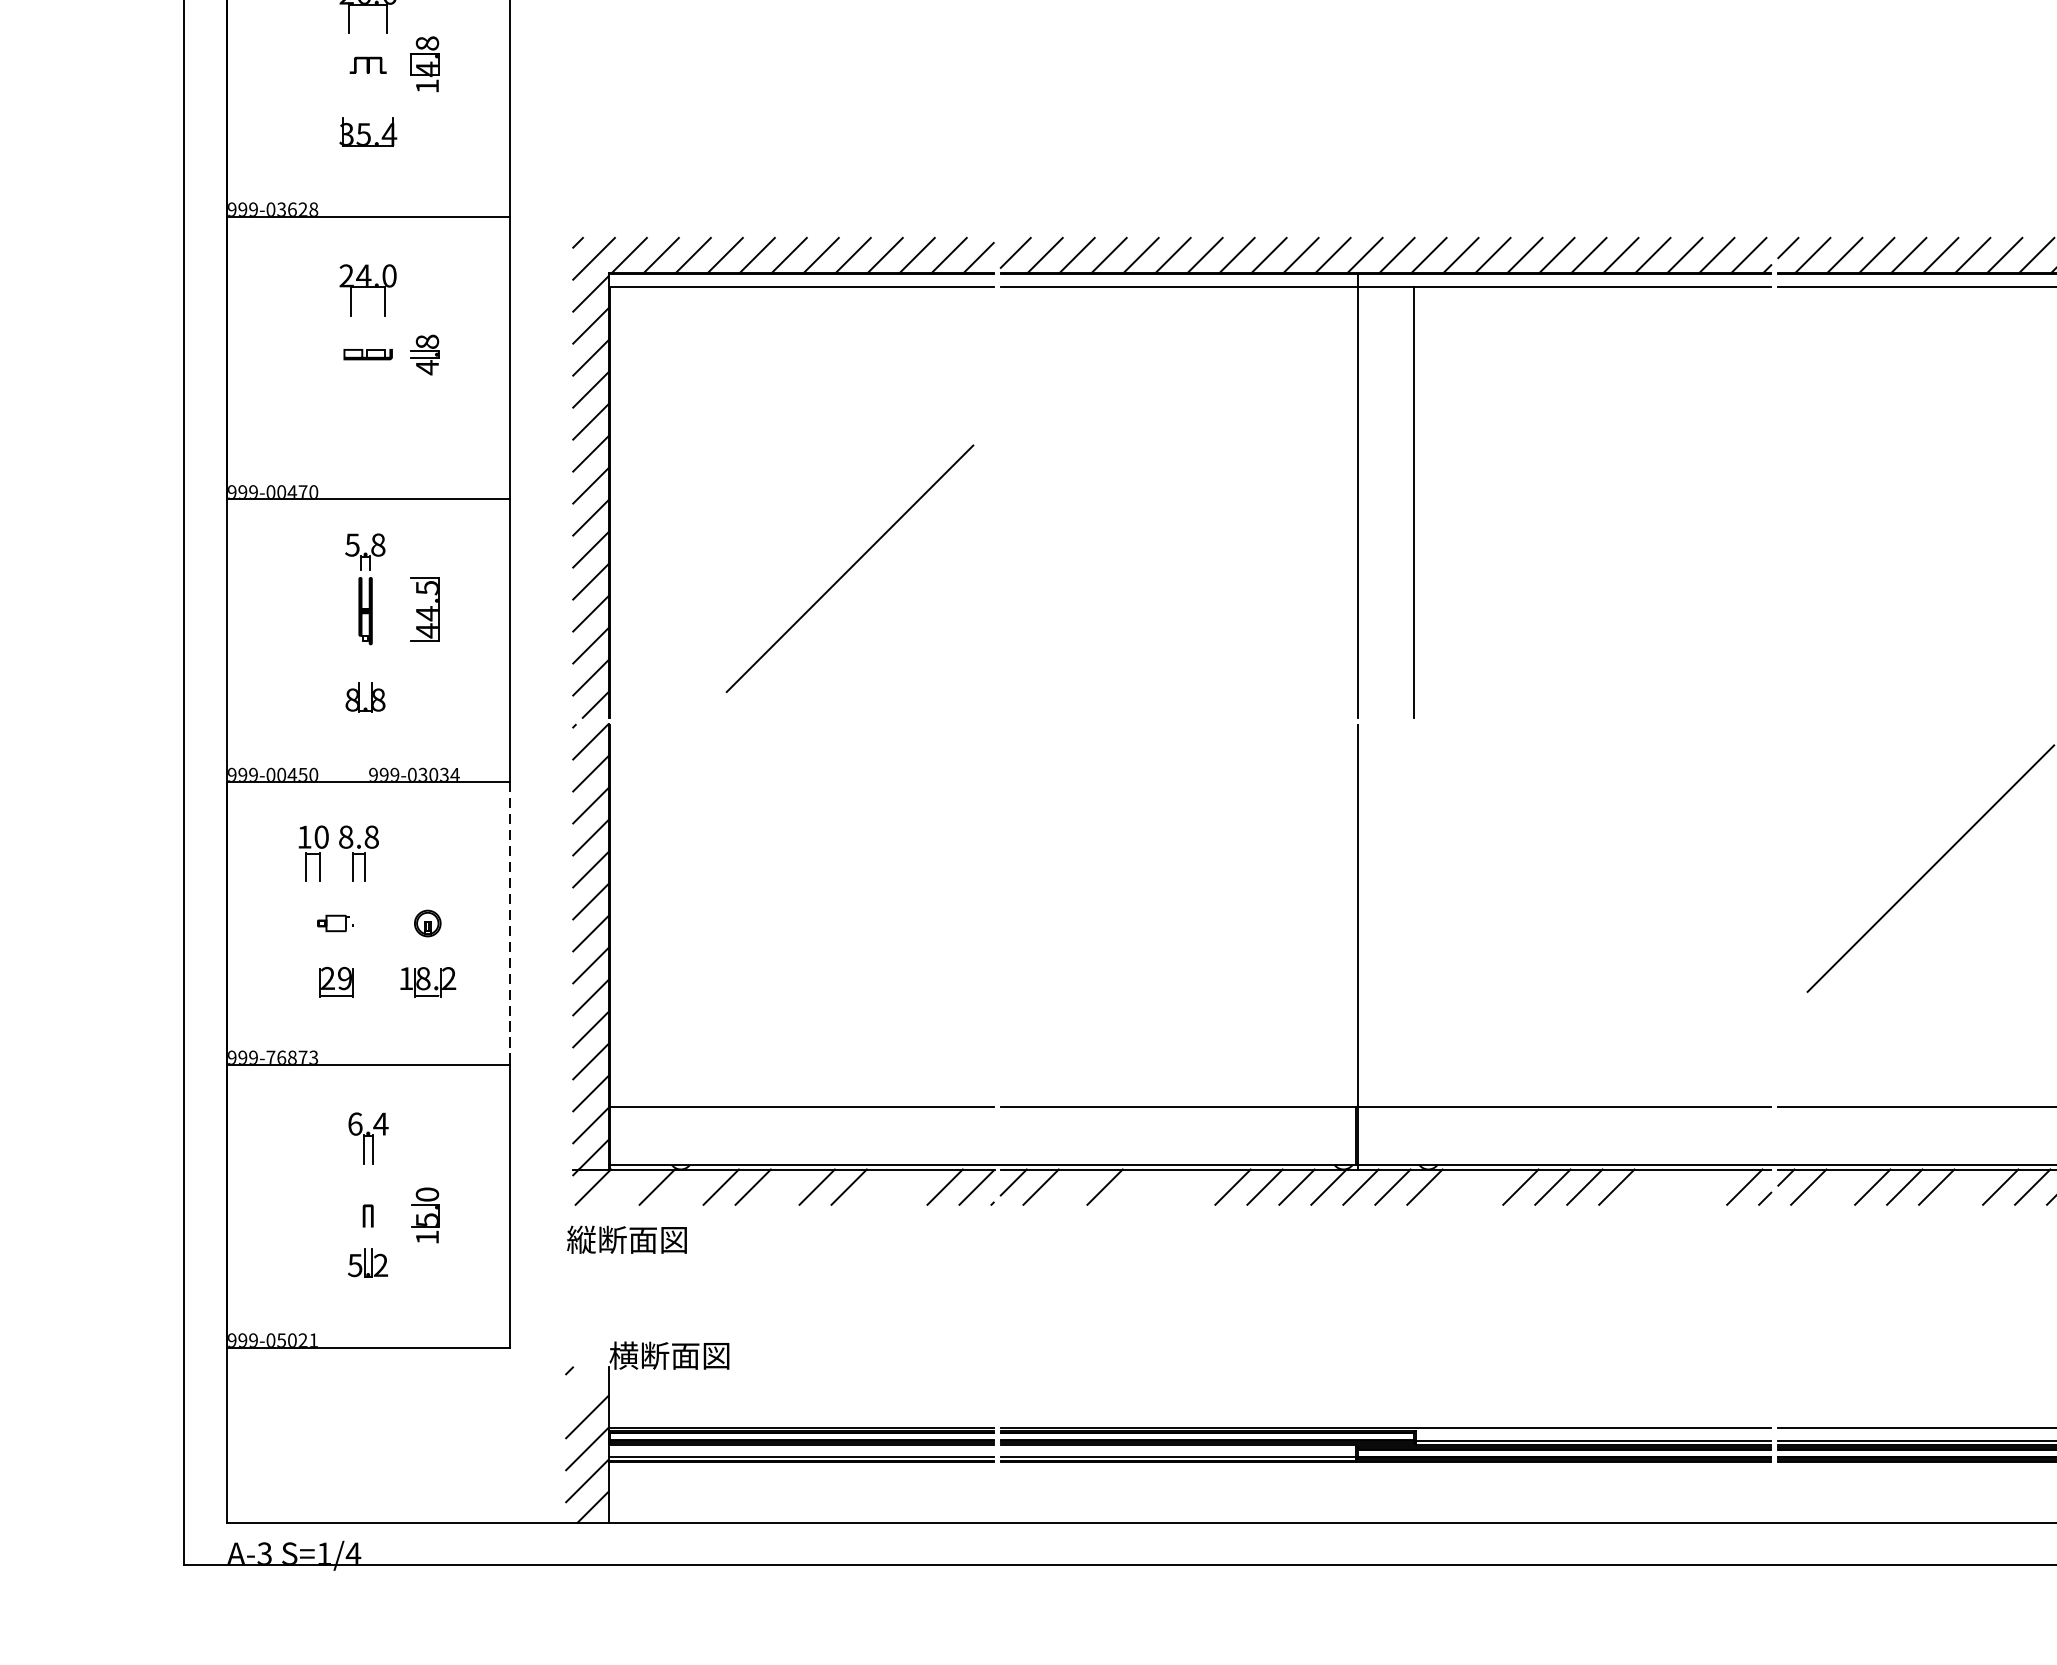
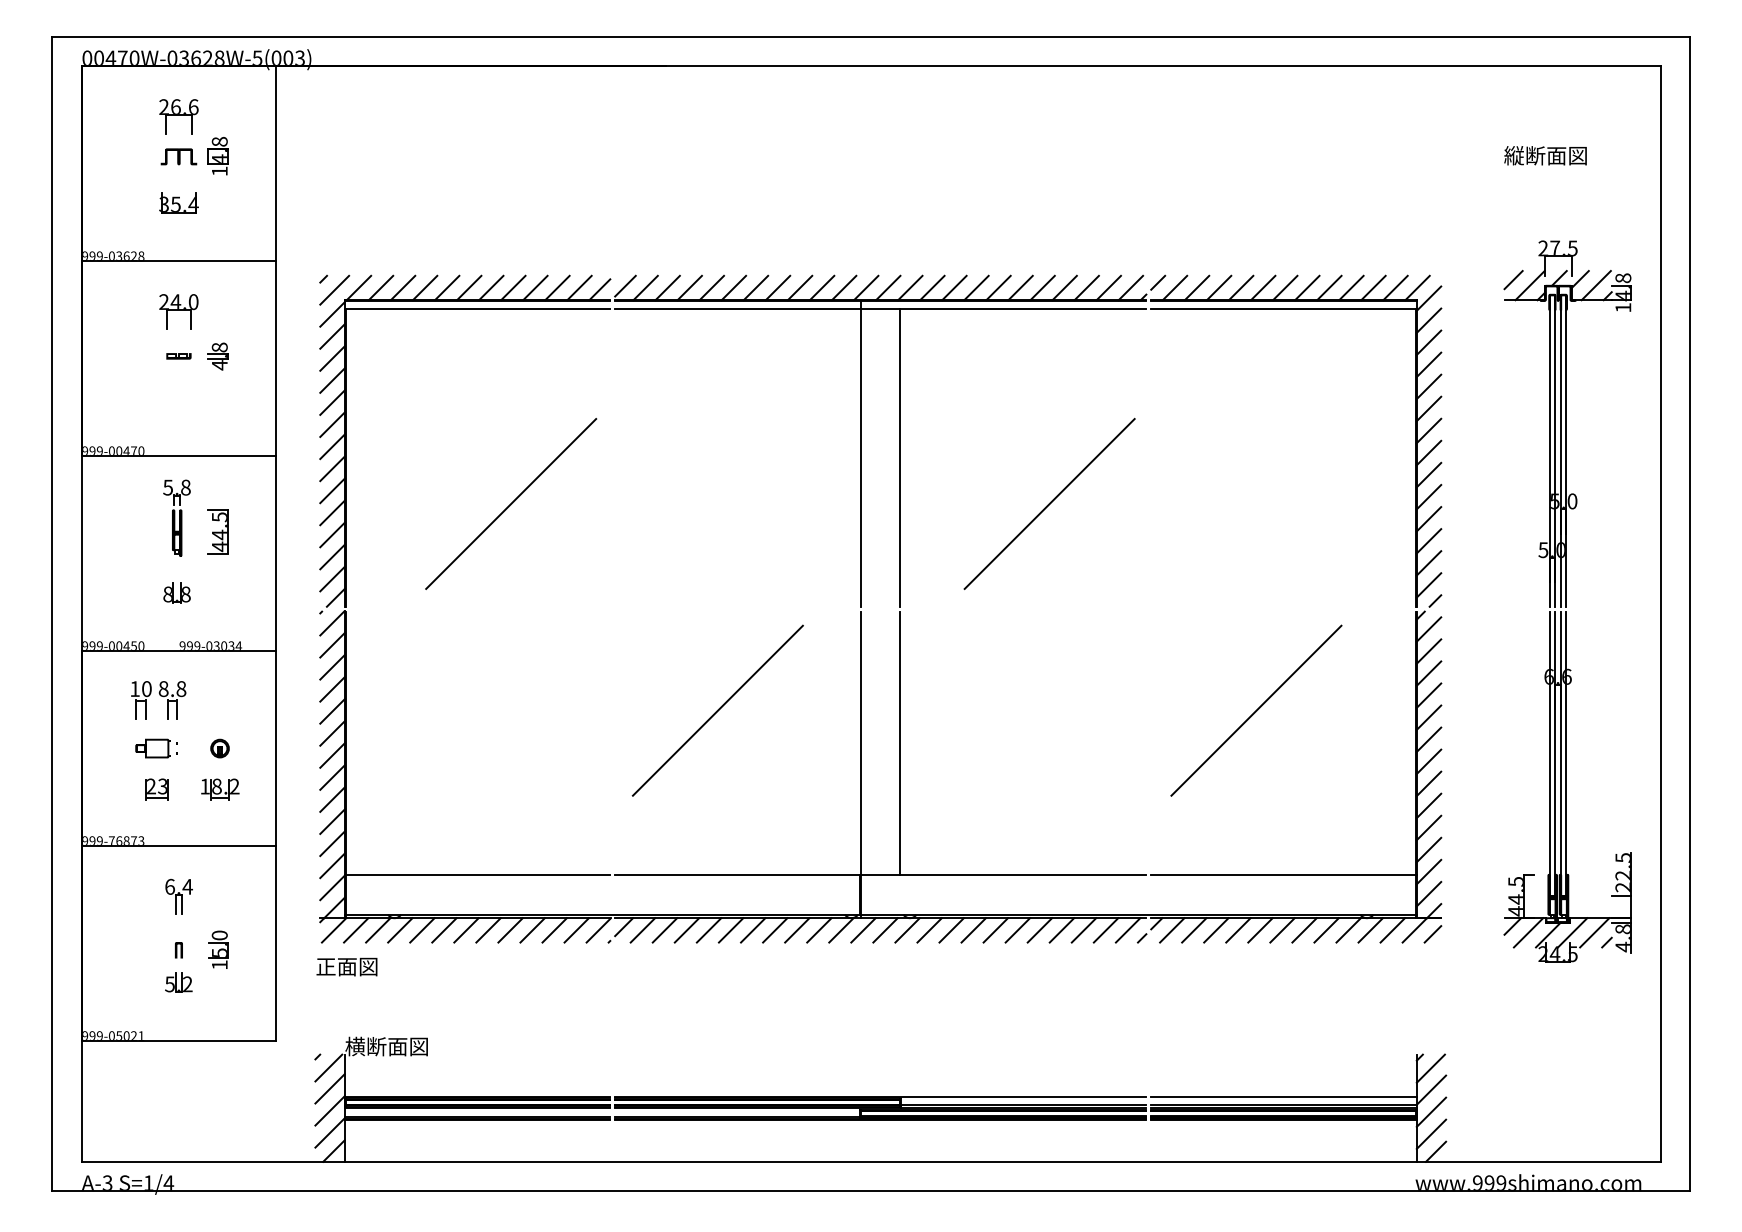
part: (367, 64) -> (178, 156), size x1.43
part: (367, 354) -> (178, 356), size x0.71
line: (1630, 568) -> (1049, 503), added
line: (1149, 868) -> (717, 710), added
line: (1414, 914) -> (900, 742), added
part: (335, 923) -> (156, 748), size x1.67
line: (509, 924) -> (276, 749), dashed -> solid
text: (344, 978) -> (162, 786), 29 -> 23
line: (625, 1187) -> (356, 930), added
line: (689, 1187) -> (400, 930), added
line: (785, 1187) -> (466, 930), added
line: (880, 1187) -> (532, 930), added
line: (912, 1187) -> (554, 930), added
line: (1072, 1187) -> (664, 930), added
line: (1136, 1187) -> (708, 930), added
line: (1168, 1187) -> (730, 930), added
line: (1201, 1187) -> (753, 930), added
line: (1456, 1187) -> (929, 930), added
line: (1488, 1187) -> (951, 930), added
line: (1648, 1187) -> (1061, 930), added
line: (1680, 1187) -> (1083, 930), added
line: (1711, 1187) -> (1105, 930), added
line: (1841, 1187) -> (1194, 930), added
line: (1968, 1187) -> (1282, 930), added
text: (627, 1239) -> (357, 966), 縦断面図 -> 正面図
line: (585, 1386) -> (328, 1067), added

